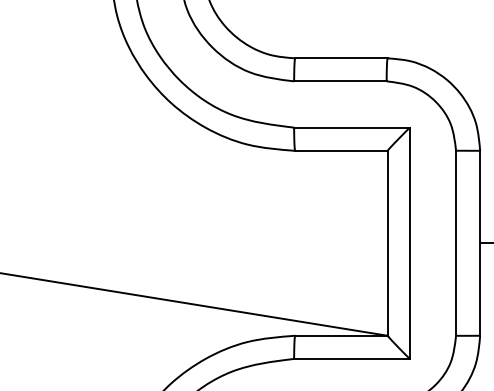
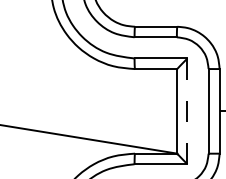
line: (409, 243) -> (187, 111), solid -> dashed

